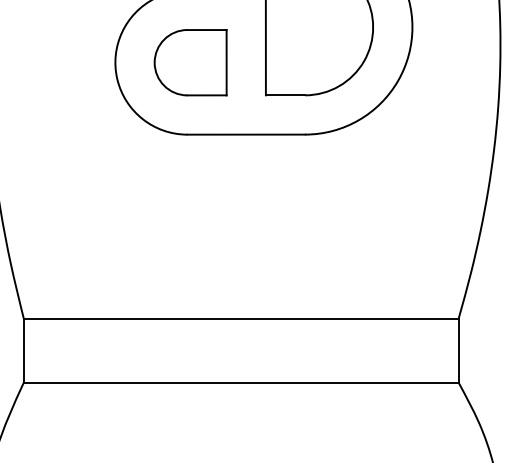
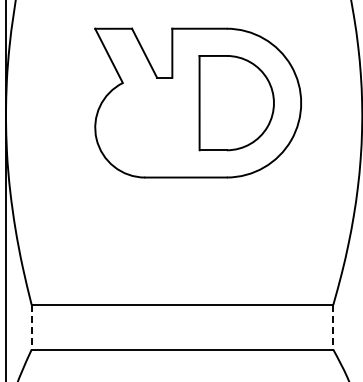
part: (190, 62) -> (147, 127), removed
line: (23, 350) -> (31, 327), solid -> dashed
line: (459, 350) -> (333, 327), solid -> dashed

